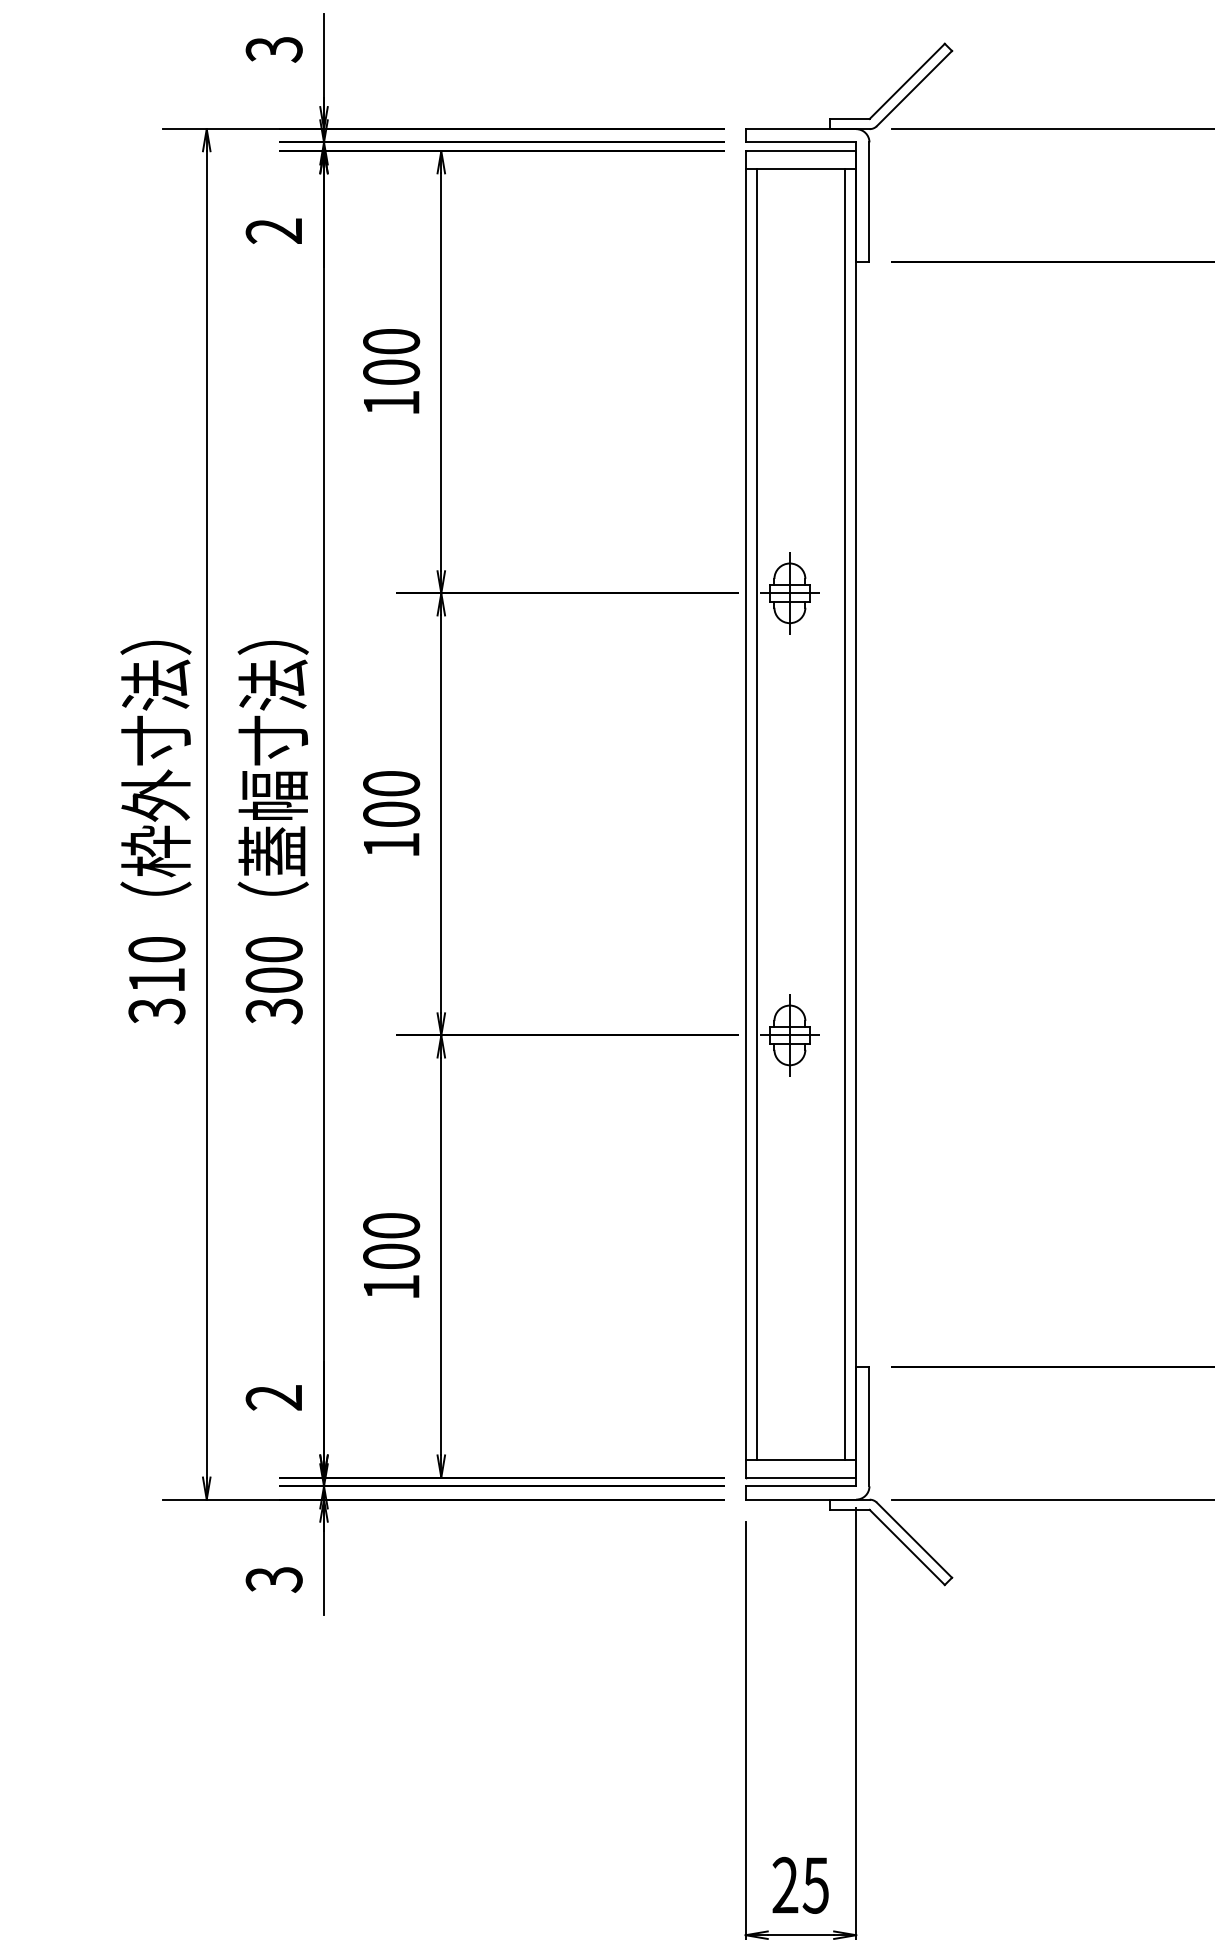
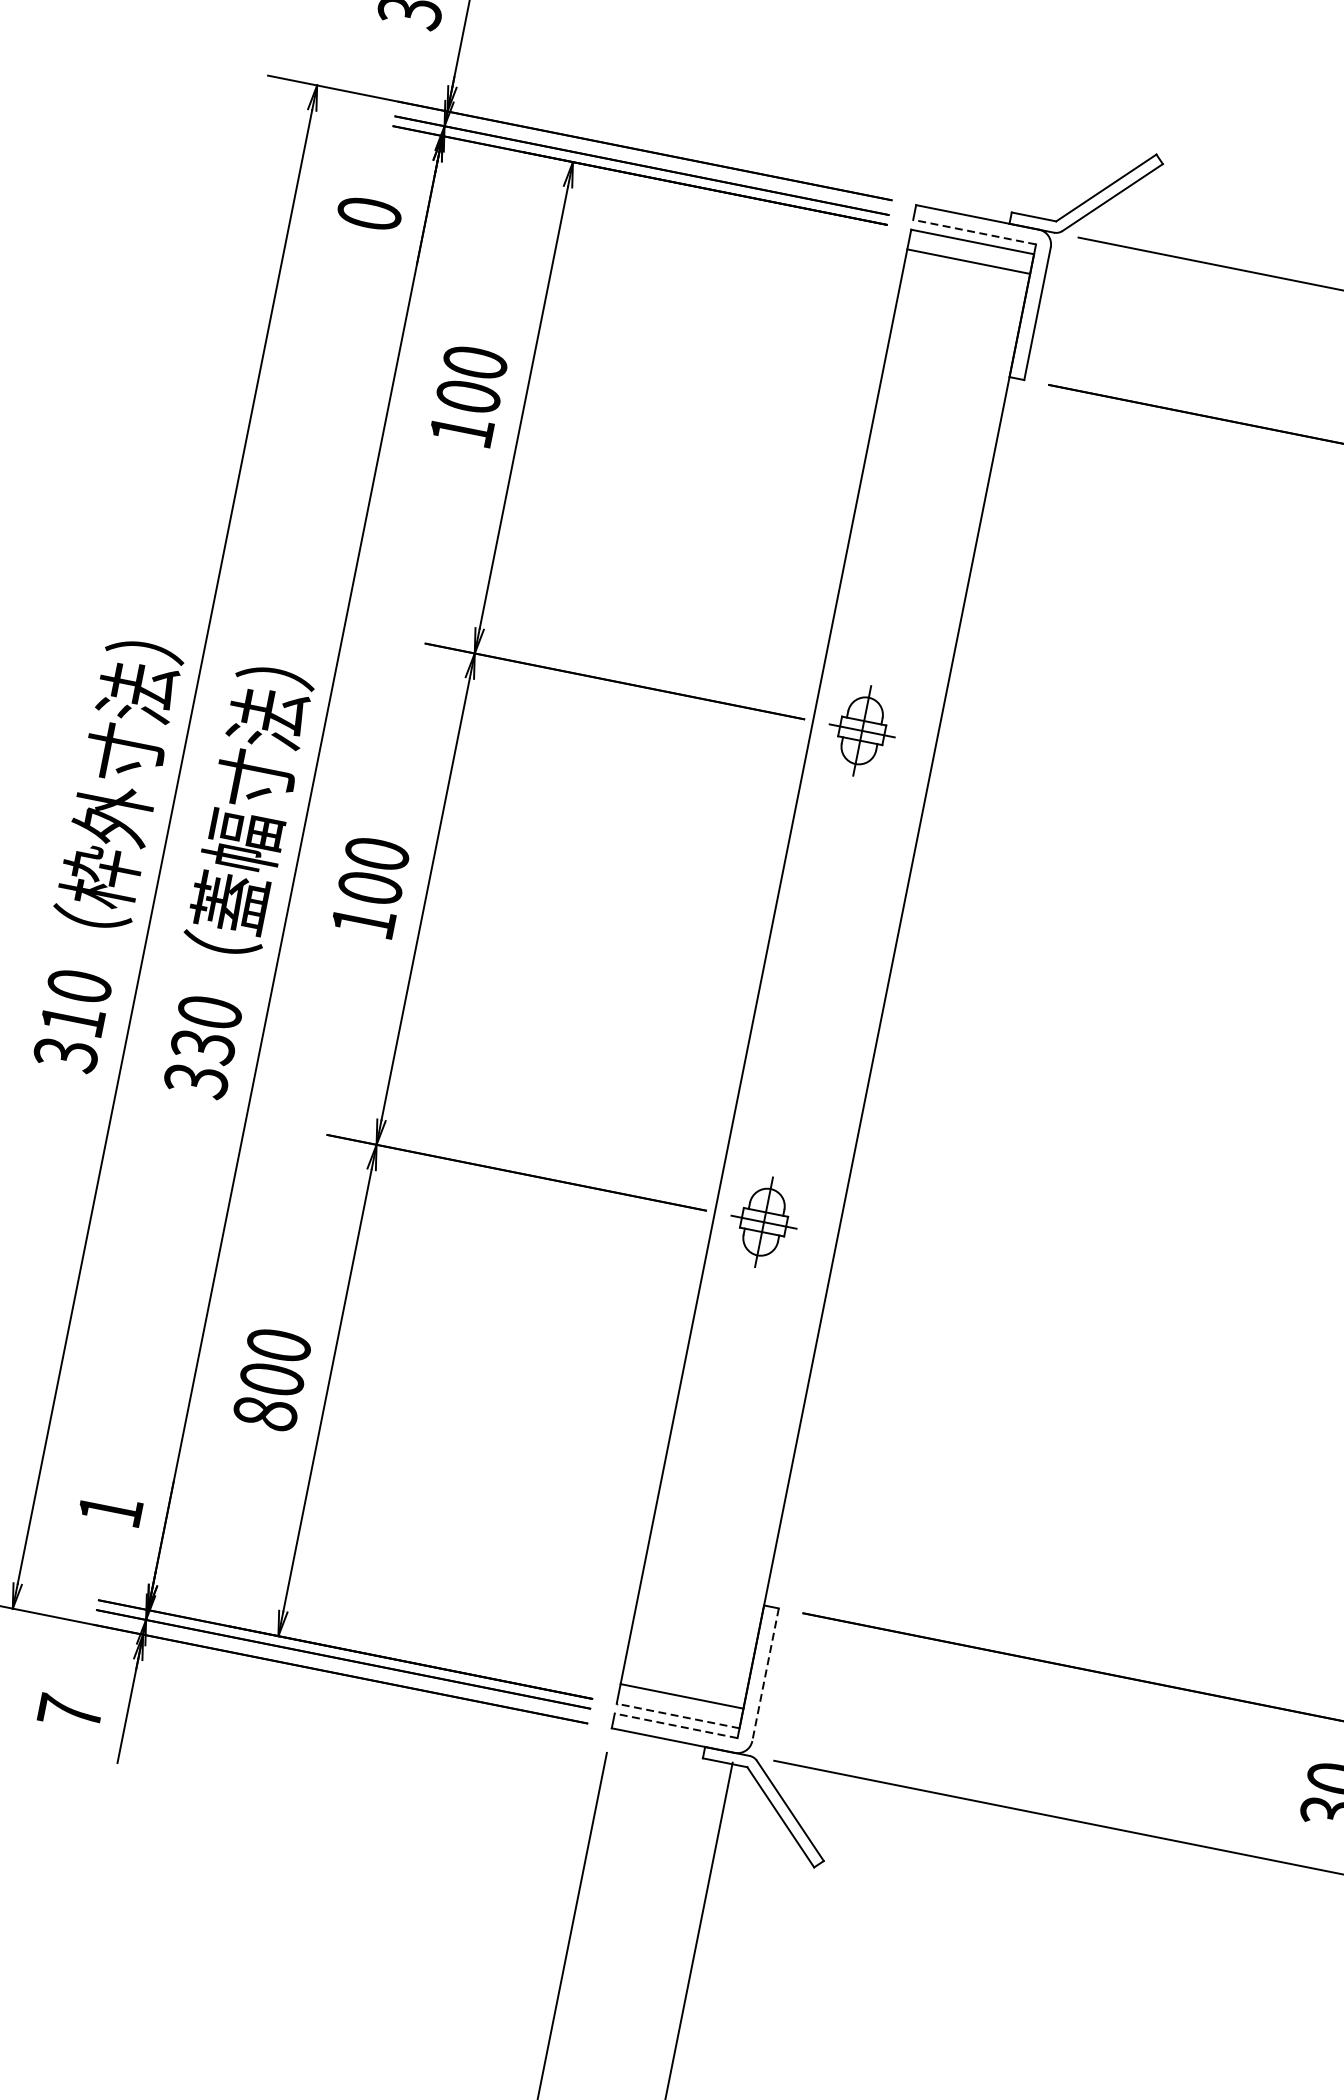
line: (800, 142) -> (974, 232), solid -> dashed
text: (273, 230) -> (368, 212), 2 -> 0
line: (756, 813) -> (776, 968), removed
line: (845, 813) -> (875, 987), removed
text: (273, 980) -> (202, 1046), 300 -> 330
text: (391, 1286) -> (265, 1412), 100 -> 800
text: (273, 1397) -> (109, 1509), 2 -> 1
line: (869, 1426) -> (765, 1674), solid -> dashed
line: (800, 1477) -> (677, 1715), solid -> dashed
line: (800, 1486) -> (675, 1725), solid -> dashed
text: (273, 1579) -> (69, 1712), 3 -> 7

